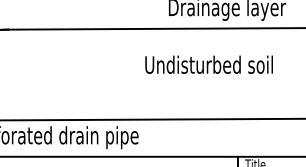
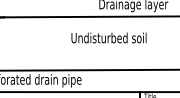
text: (208, 63) -> (108, 37), moved

